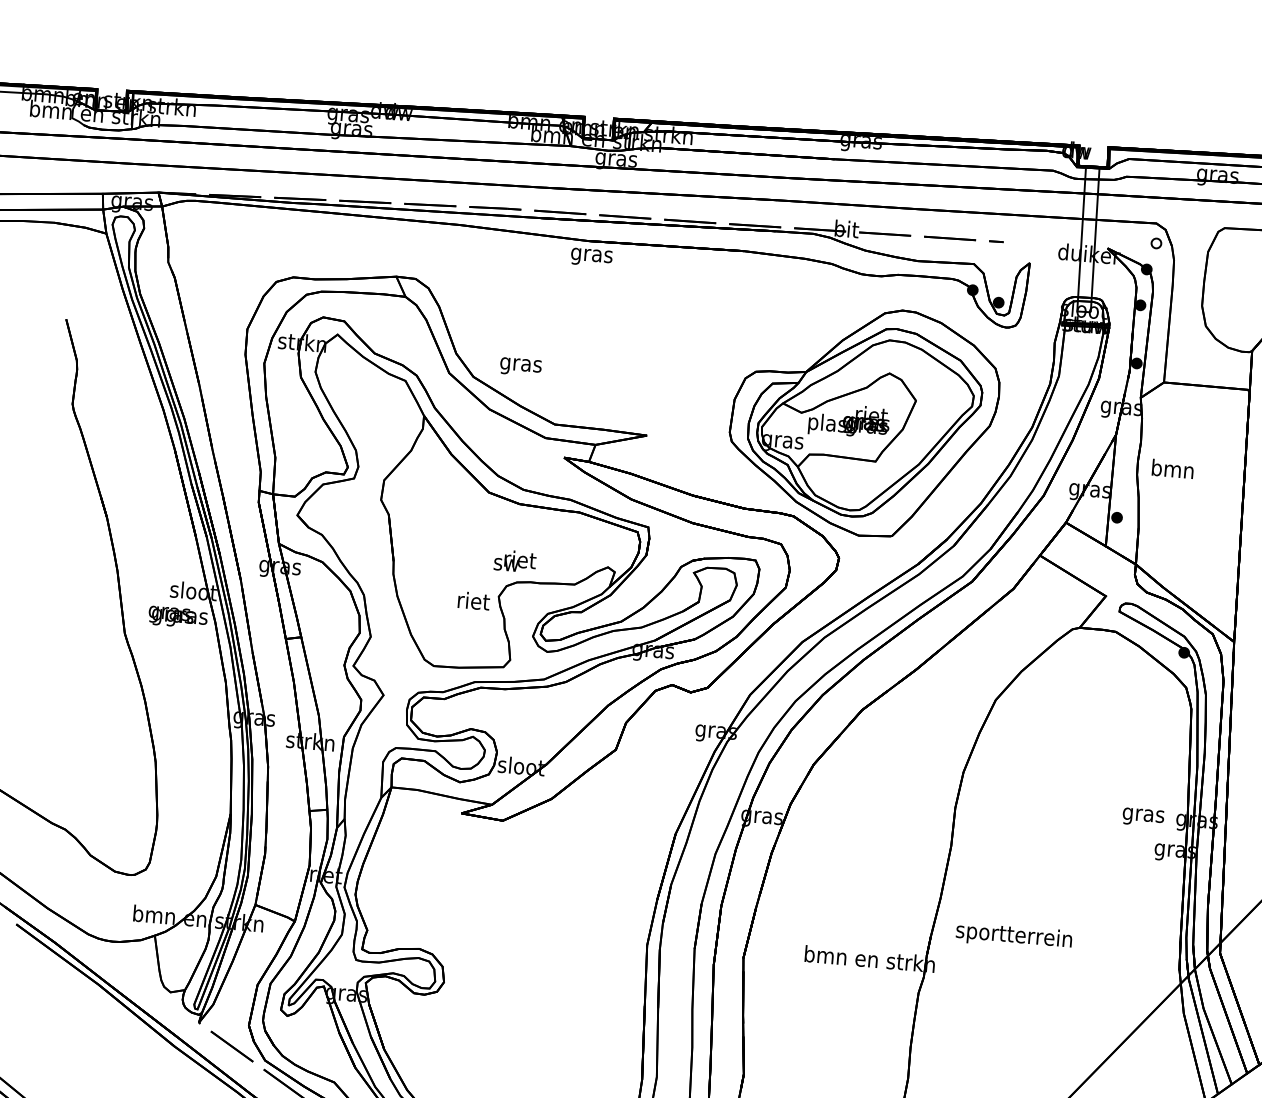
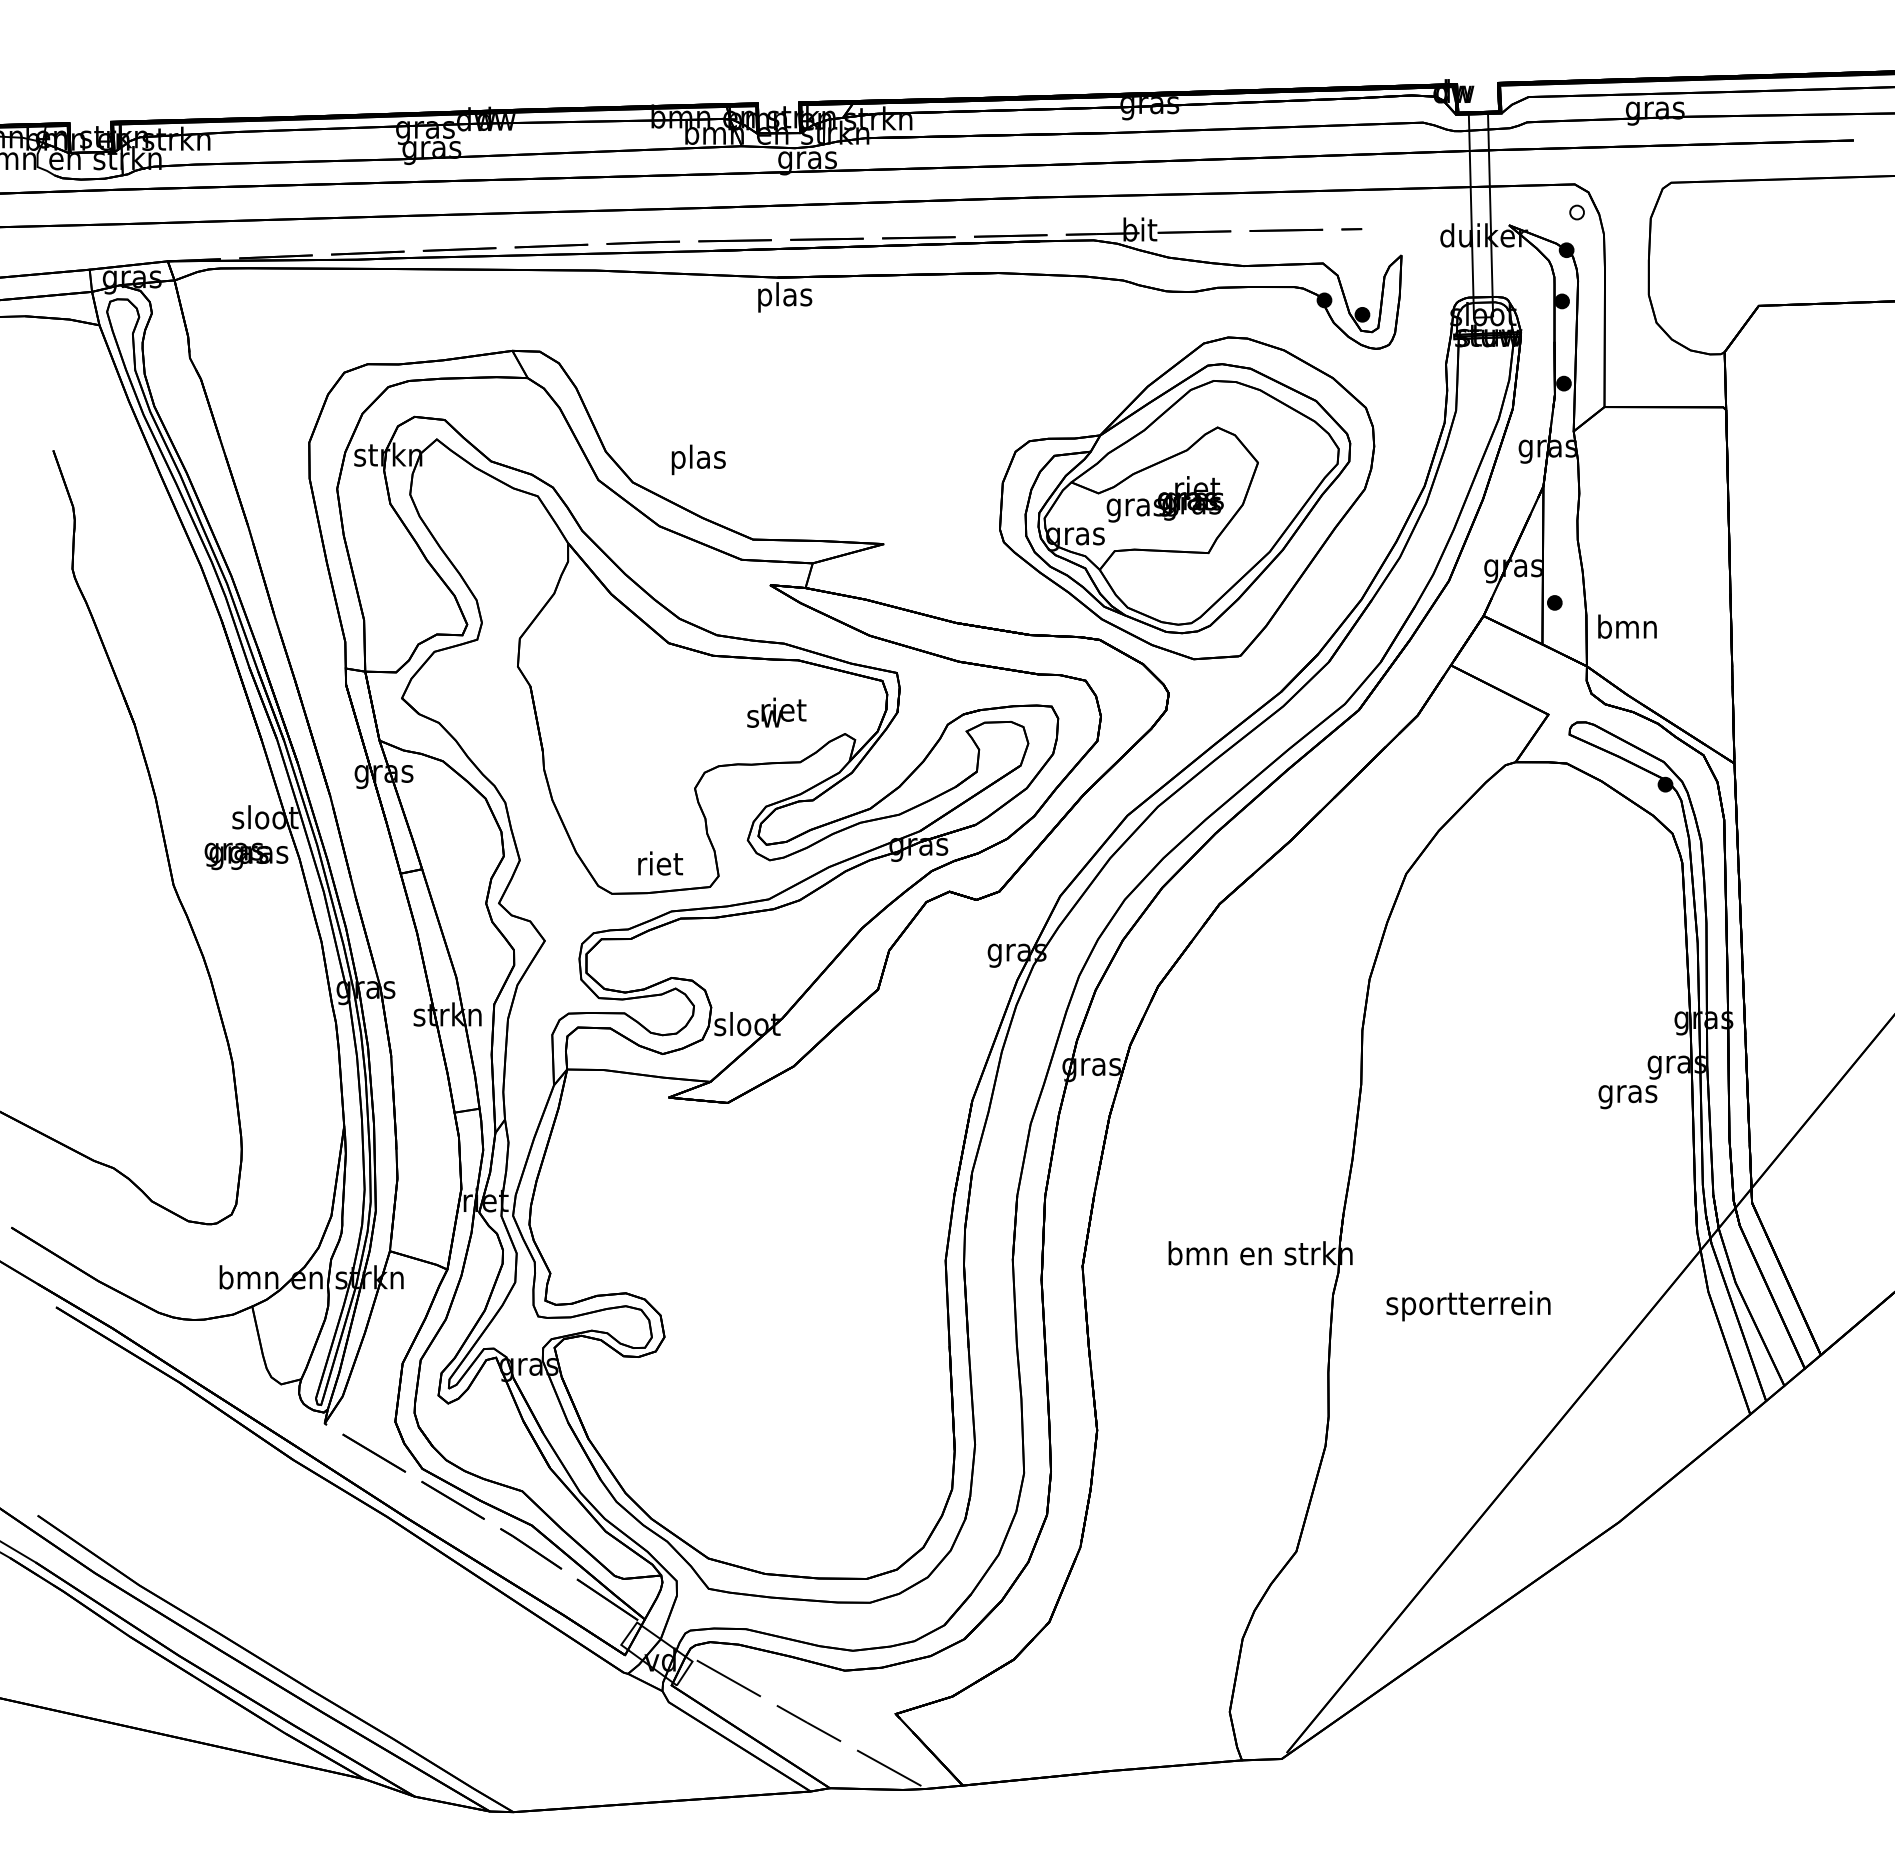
text: (591, 255) -> (784, 297), gras -> plas
text: (521, 364) -> (698, 459), gras -> plas
text: (826, 424) -> (1135, 507), plas -> gras
text: (1172, 468) -> (1627, 626), moved
text: (515, 561) -> (776, 712), moved
text: (473, 600) -> (660, 863), moved
text: (1143, 817) -> (1627, 1097), moved
text: (1014, 936) -> (1468, 1306), moved

